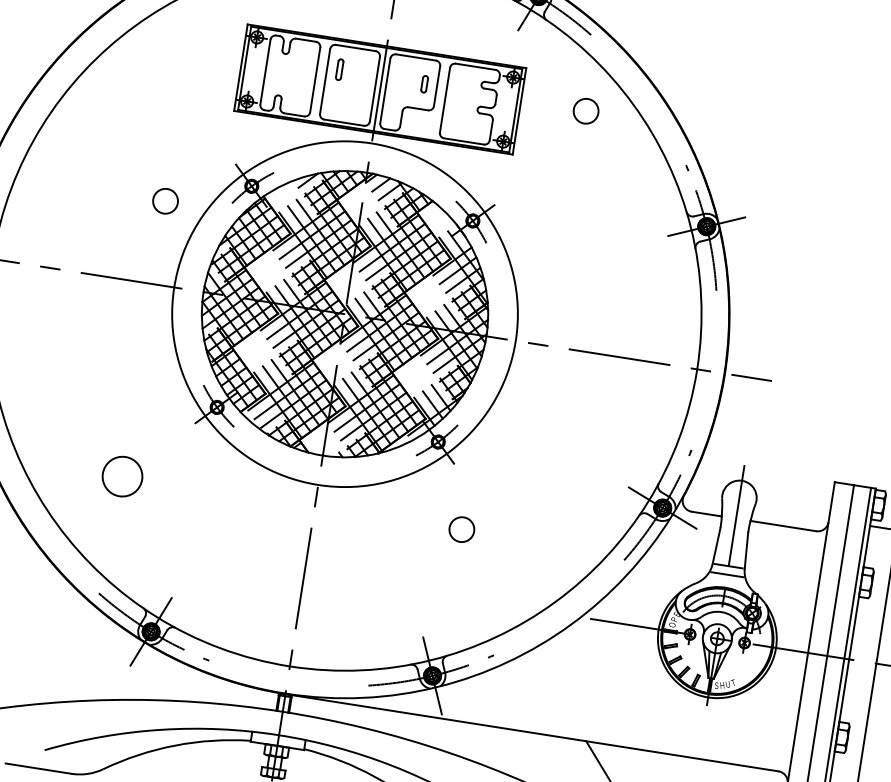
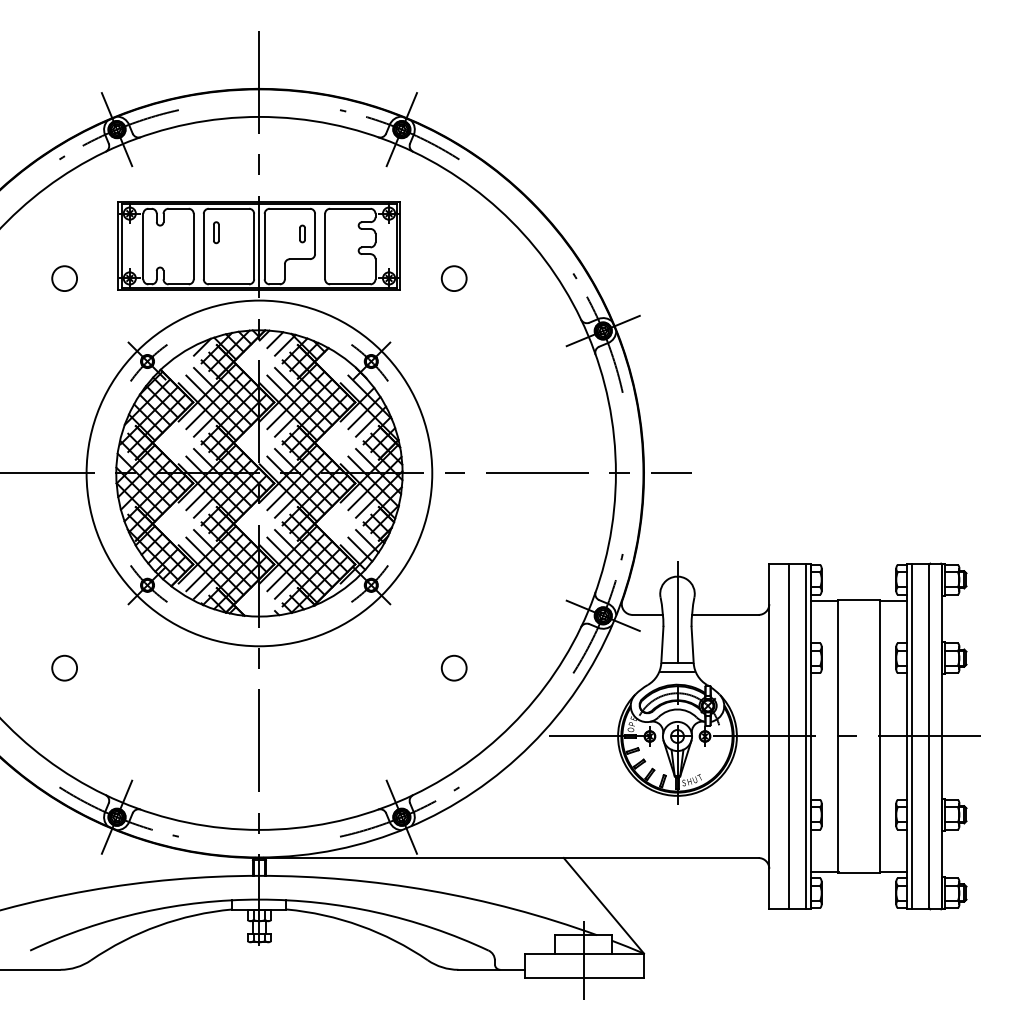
circle: (585, 111) -> (453, 278), moved
circle: (165, 201) -> (64, 278), moved
circle: (122, 475) -> (64, 667), size x0.62
circle: (461, 528) -> (453, 667), moved

